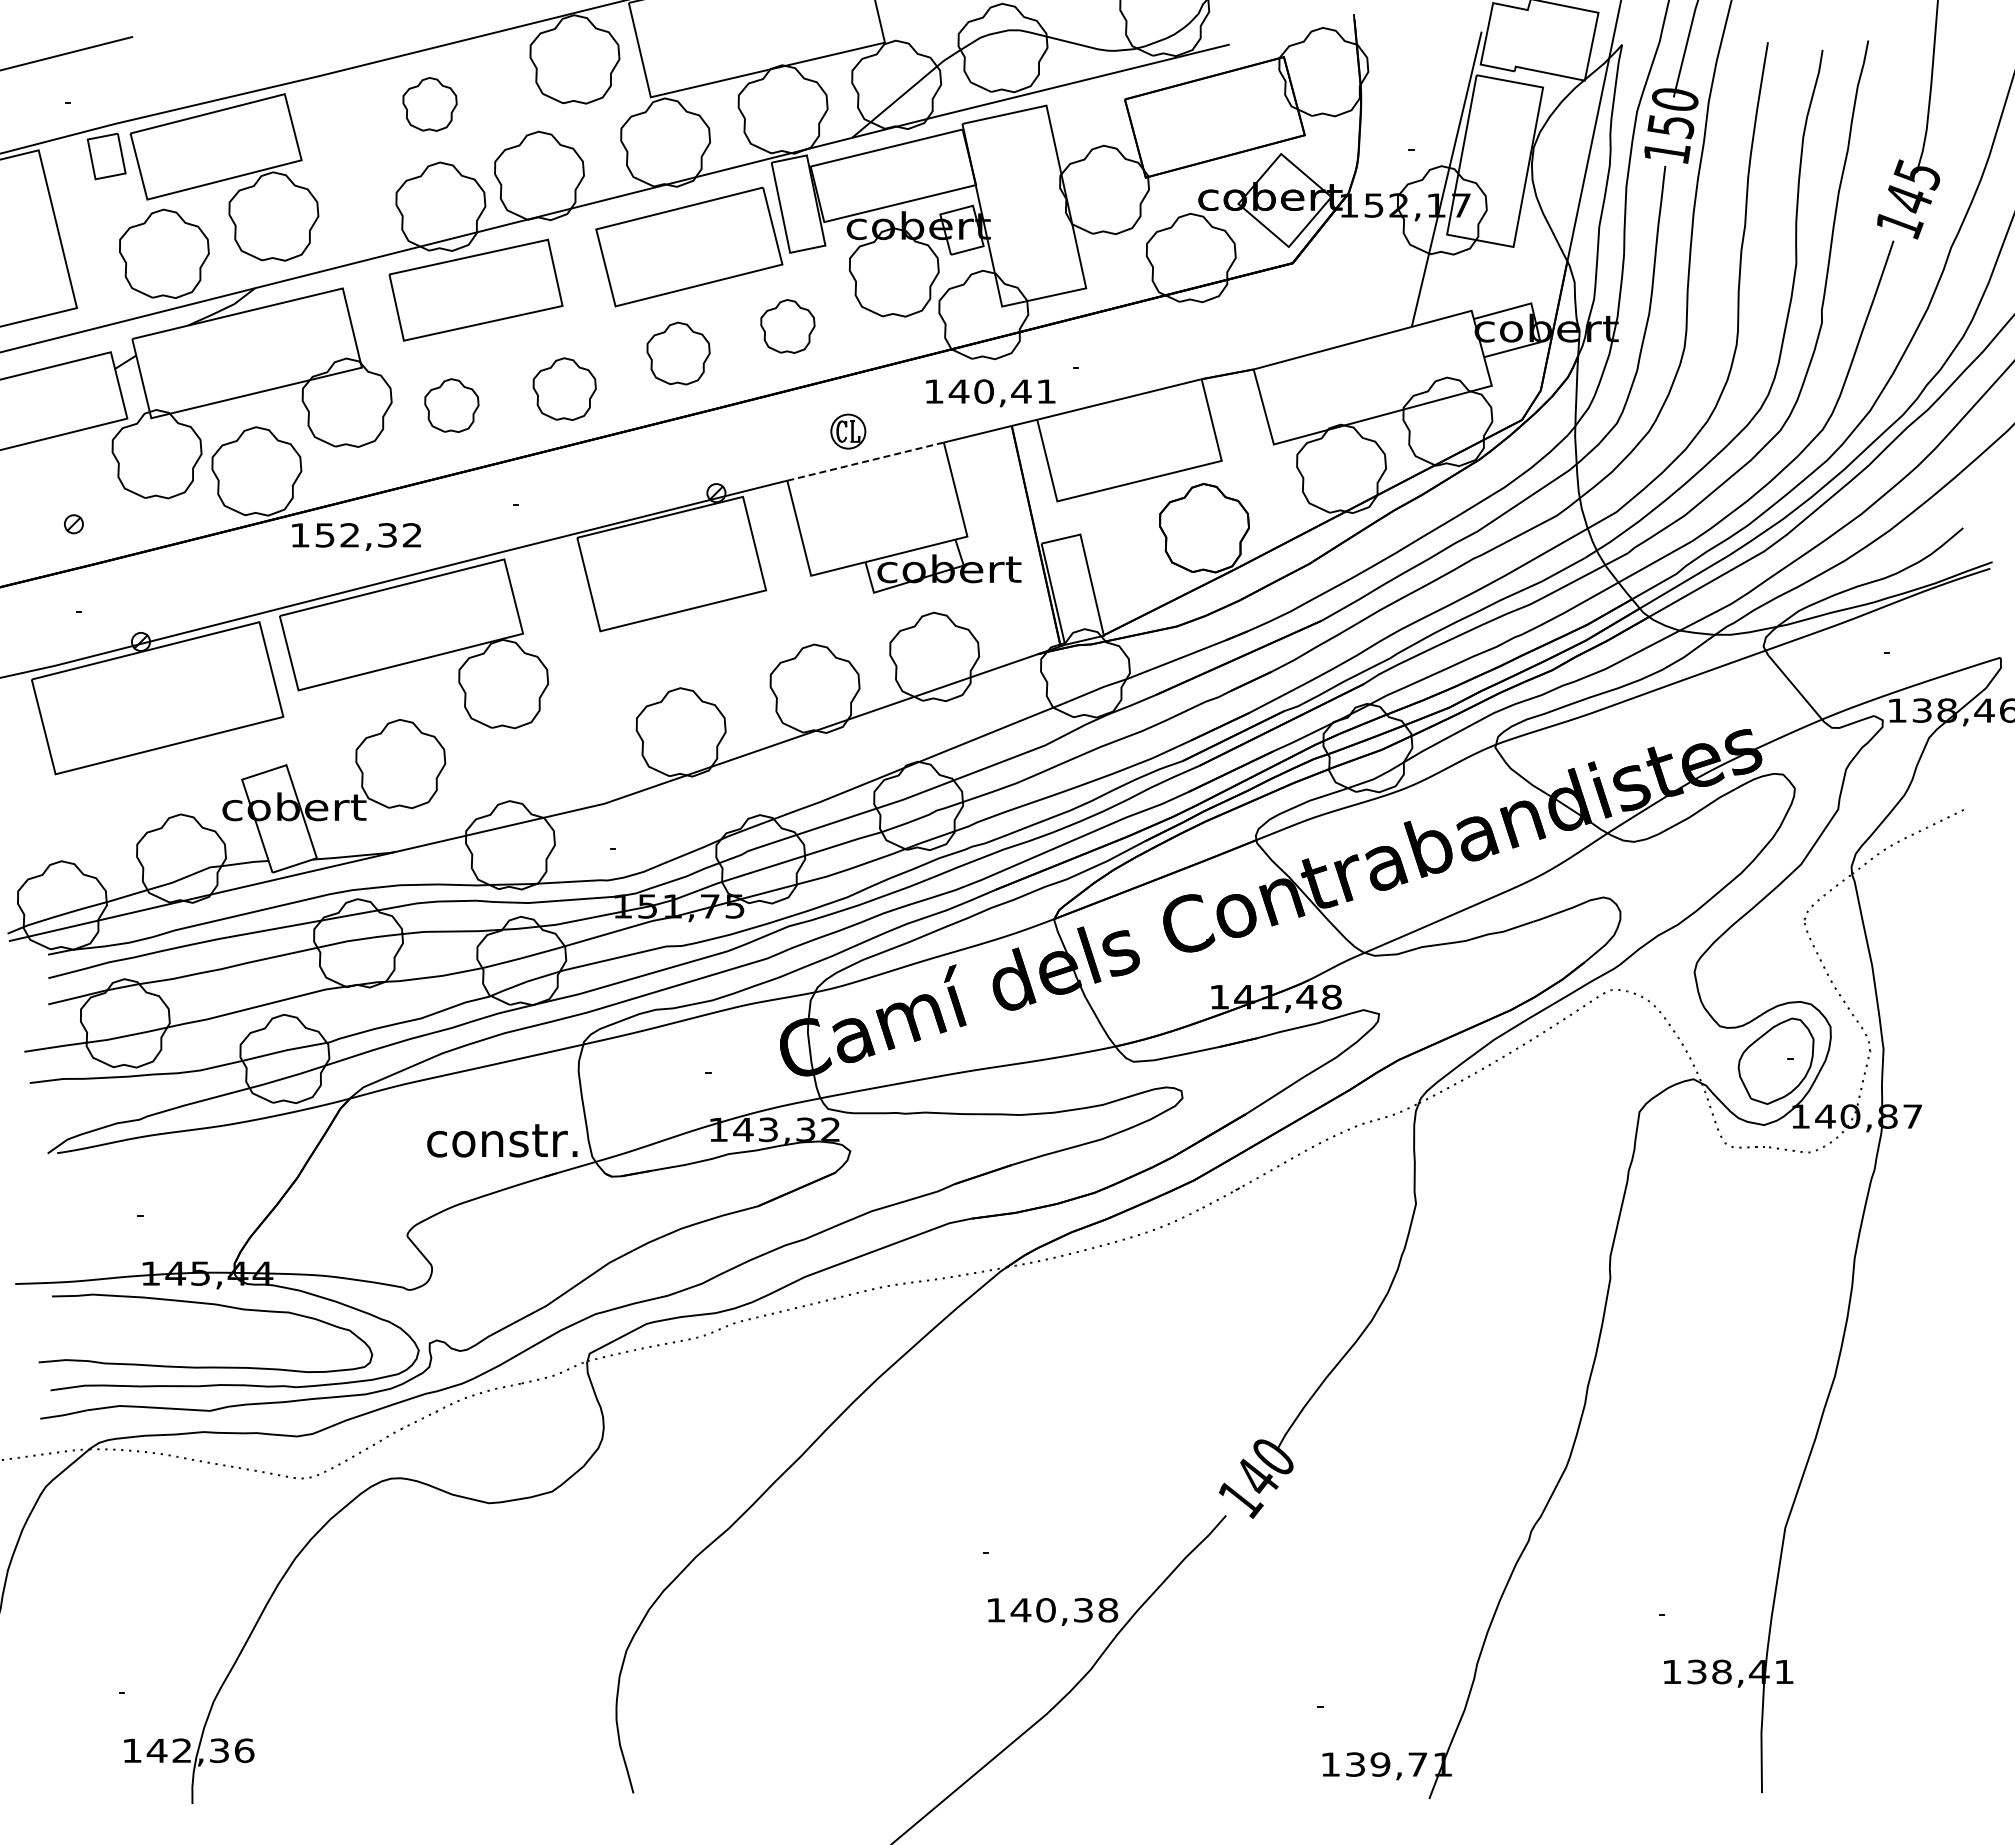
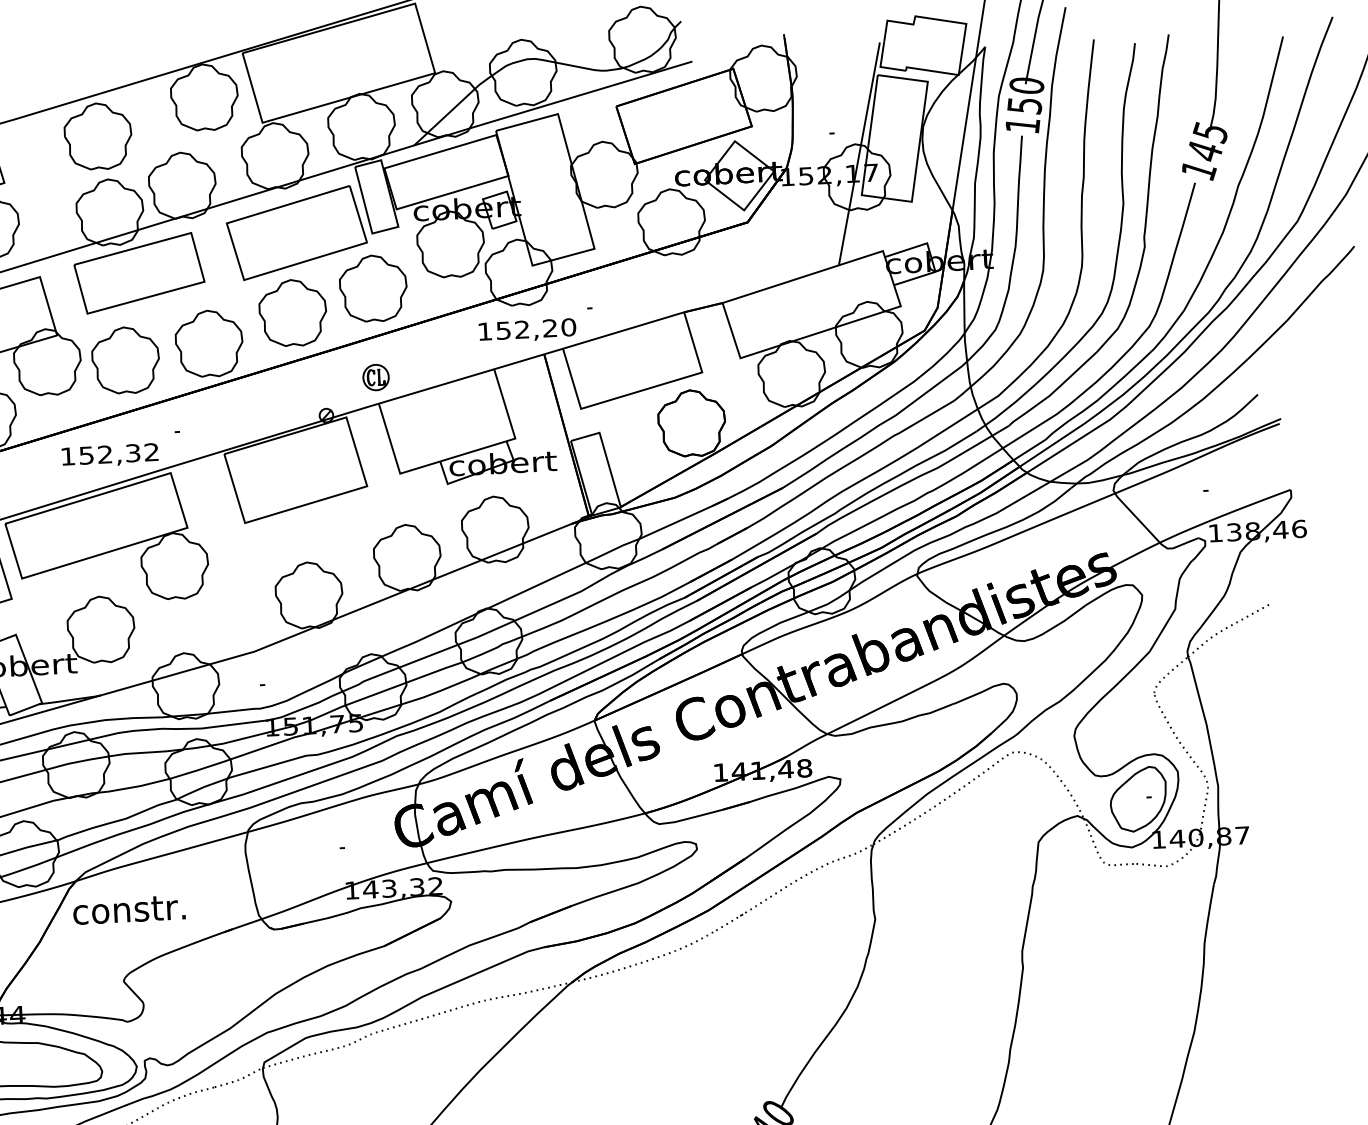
part: (429, 104) -> (97, 136), size x1.67
part: (787, 326) -> (373, 288), size x1.67
part: (678, 353) -> (292, 312), size x1.43
part: (564, 389) -> (209, 344), size x1.43
text: (1002, 391) -> (536, 328), 140,41 -> 152,20
part: (451, 405) -> (125, 360), size x1.67
part: (848, 431) -> (376, 377), moved
line: (865, 461) -> (436, 386), dashed -> solid
text: (356, 536) -> (110, 455), moved
text: (502, 1140) -> (129, 909), moved

